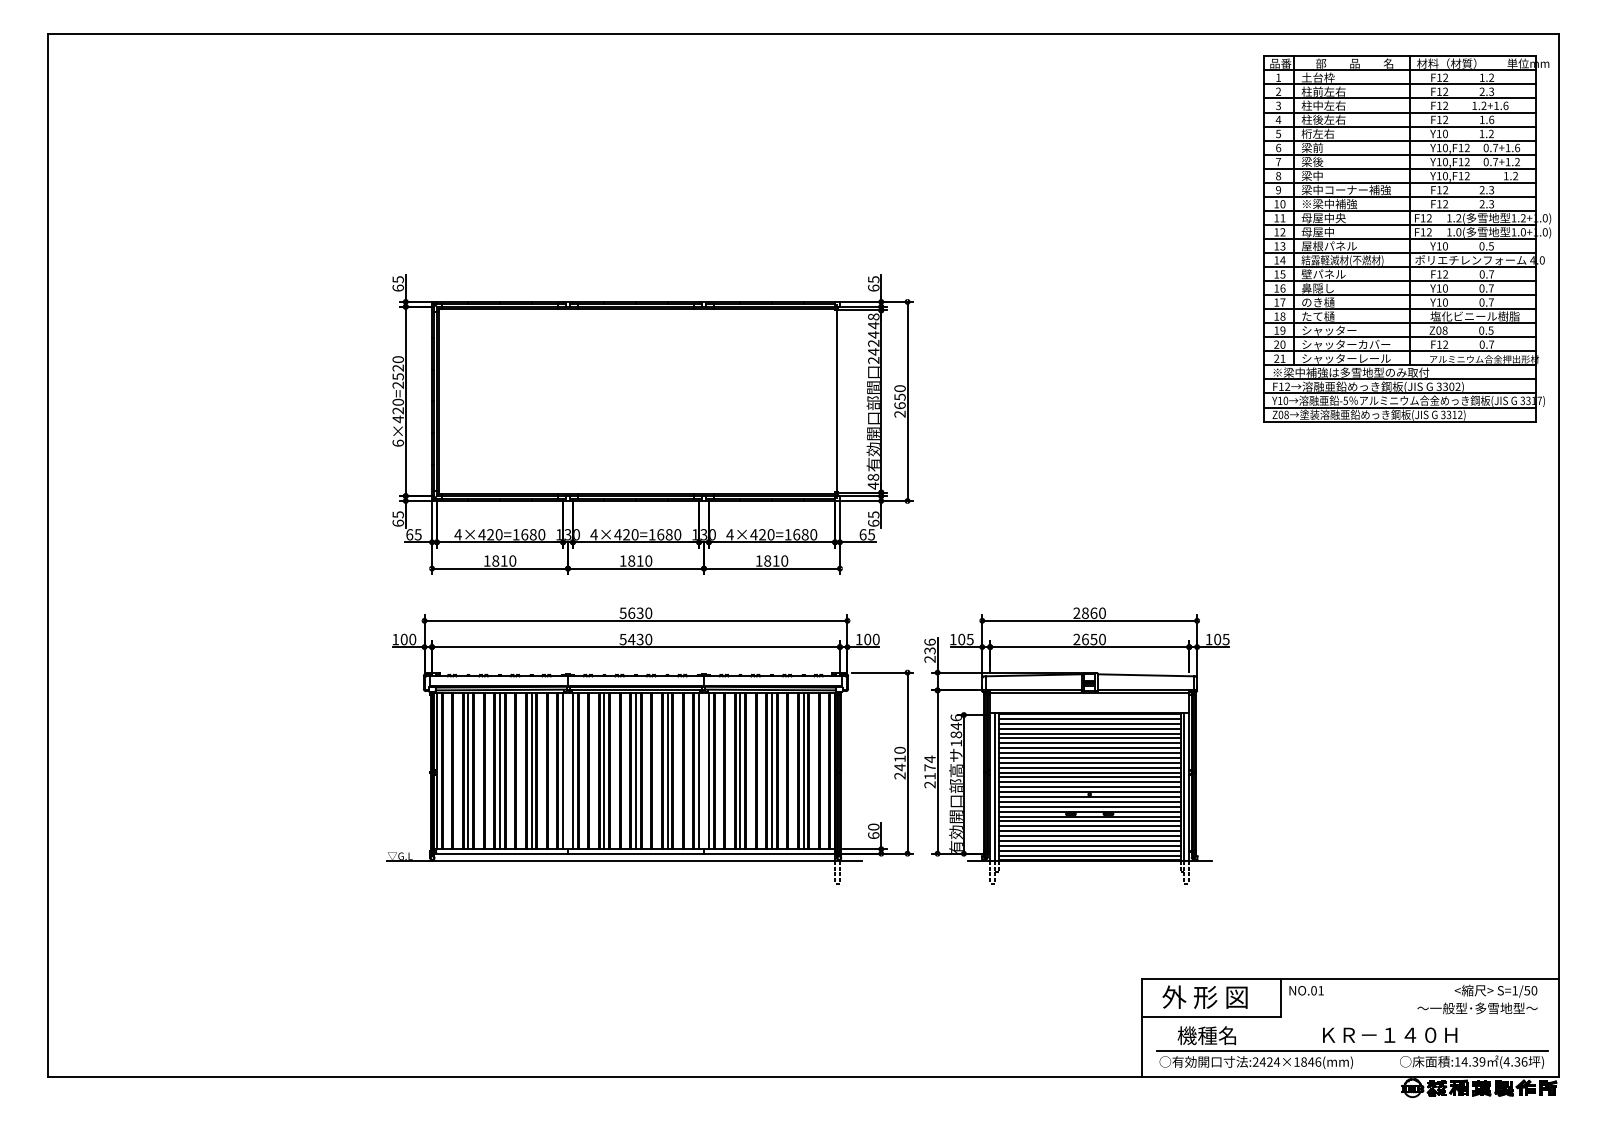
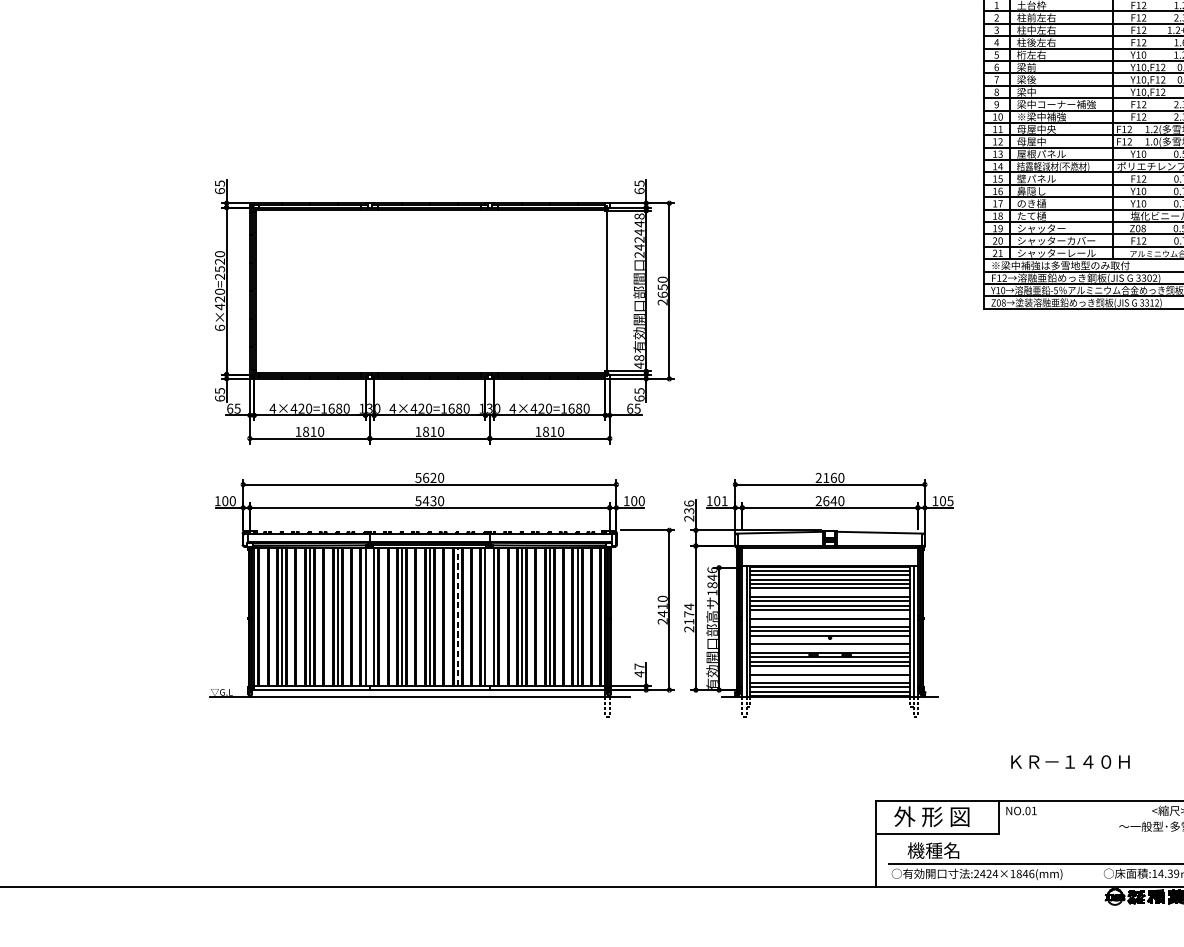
text: (639, 613) -> (432, 478), 5630 -> 5620
text: (1085, 613) -> (826, 478), 2860 -> 2160
text: (969, 639) -> (724, 501), 105 -> 101
text: (1093, 639) -> (833, 501), 2650 -> 2640
line: (1089, 743) -> (829, 592), removed
line: (1089, 767) -> (829, 614), removed
line: (667, 770) -> (457, 616), solid -> dashed
line: (1089, 777) -> (829, 622), removed
line: (1089, 797) -> (829, 640), removed
line: (1089, 806) -> (829, 648), removed
text: (873, 831) -> (639, 670), 60 -> 47
line: (1089, 831) -> (829, 670), removed
line: (1089, 840) -> (829, 678), removed
text: (1390, 1034) -> (1070, 761), moved

